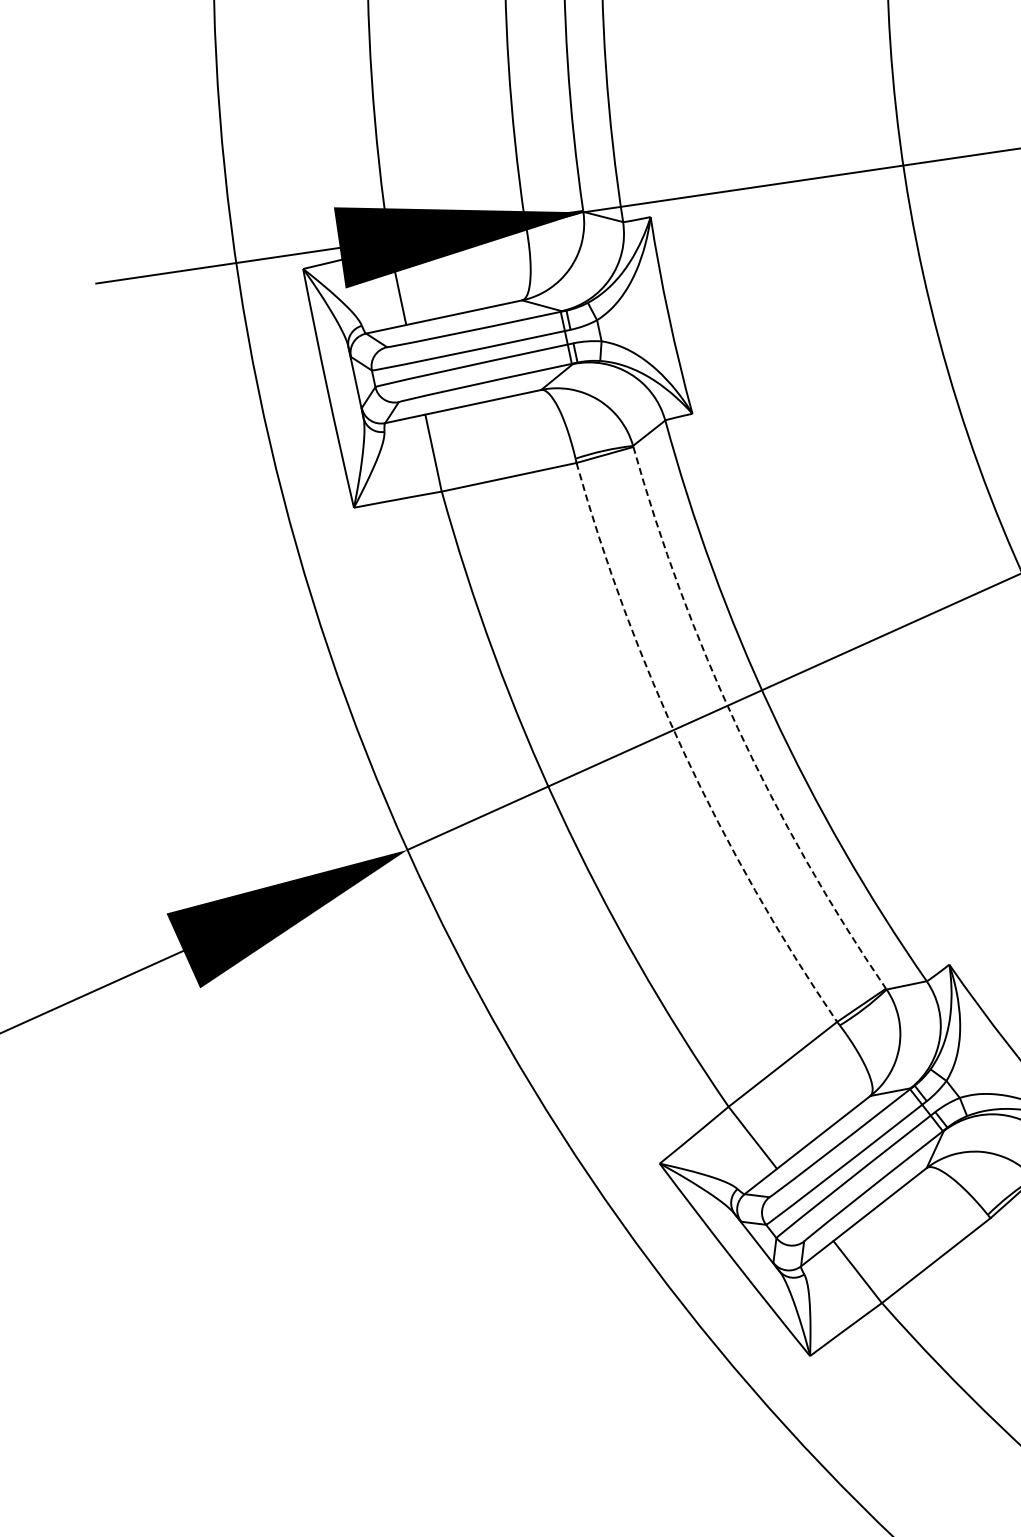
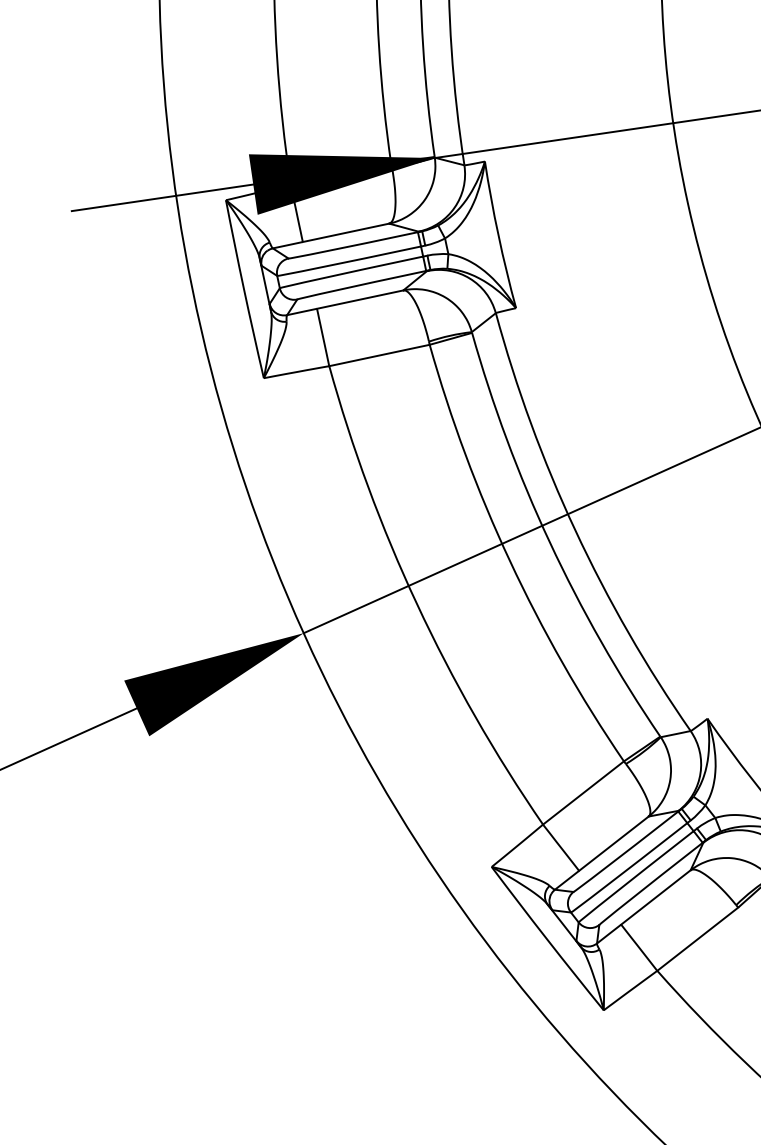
arc: (737, 728) -> (549, 542), dashed -> solid
arc: (684, 753) -> (510, 561), dashed -> solid

